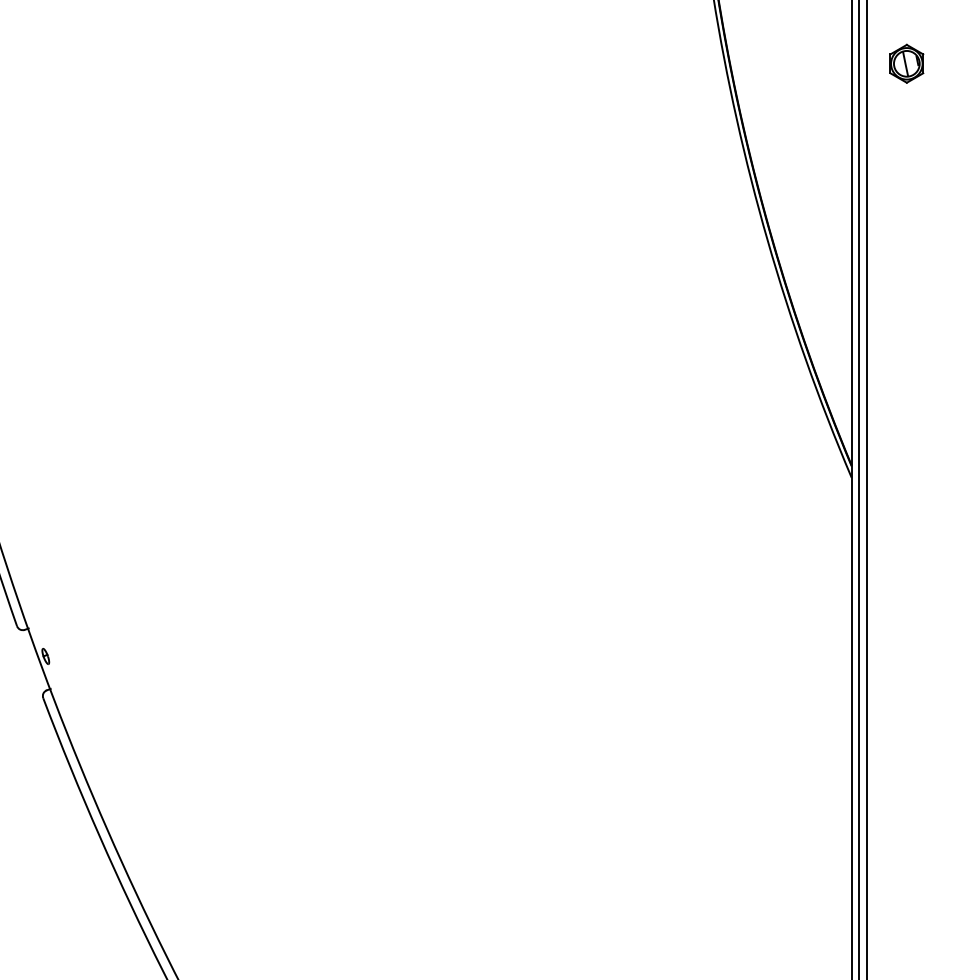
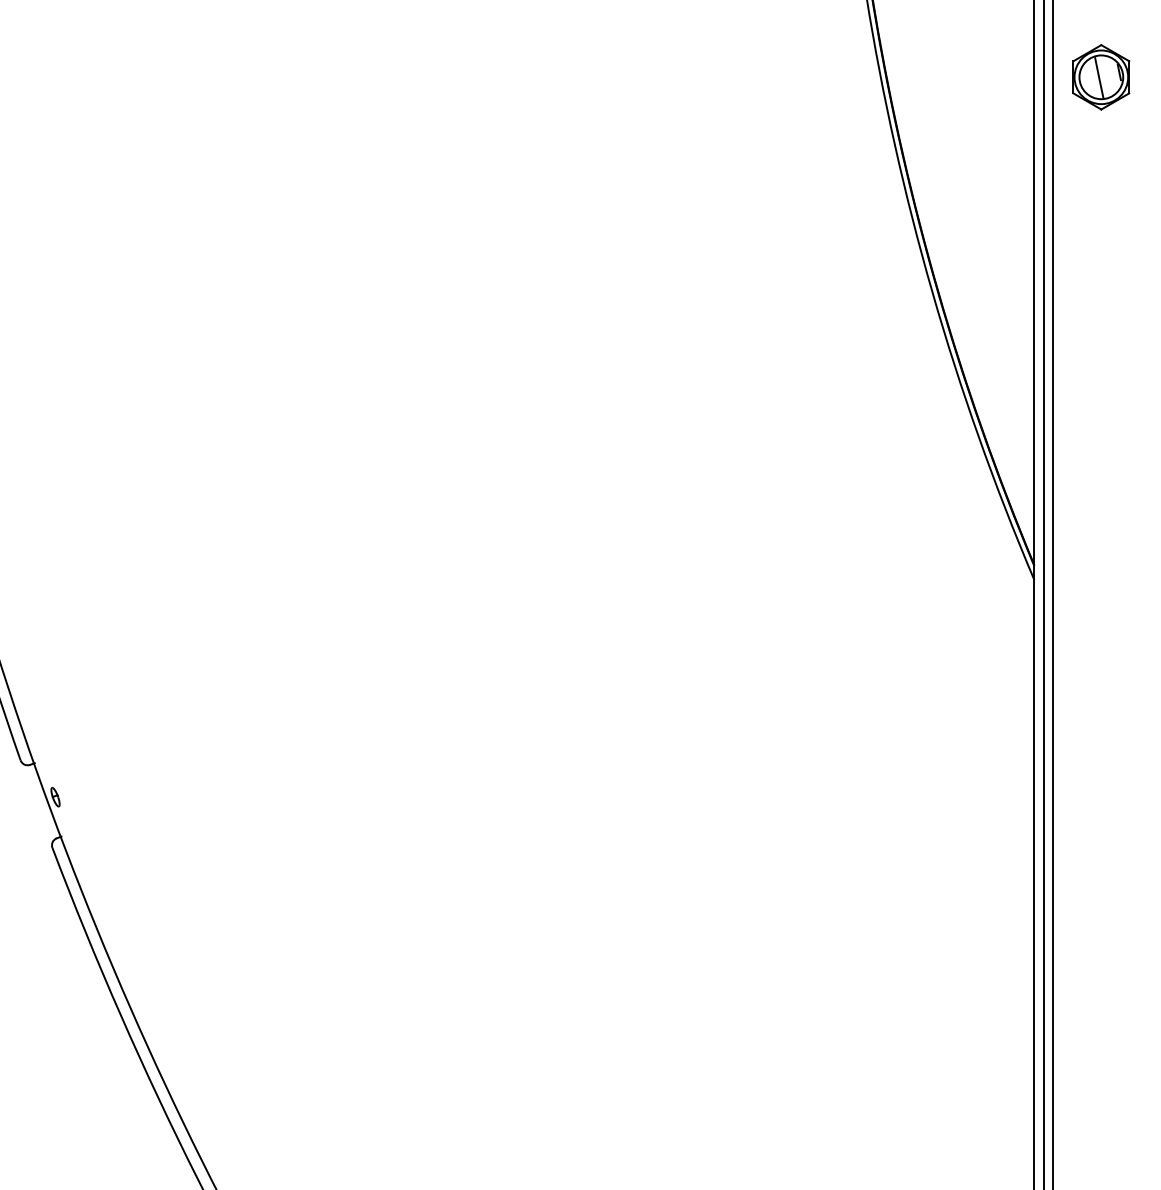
part: (906, 63) -> (1101, 77), size x1.4

